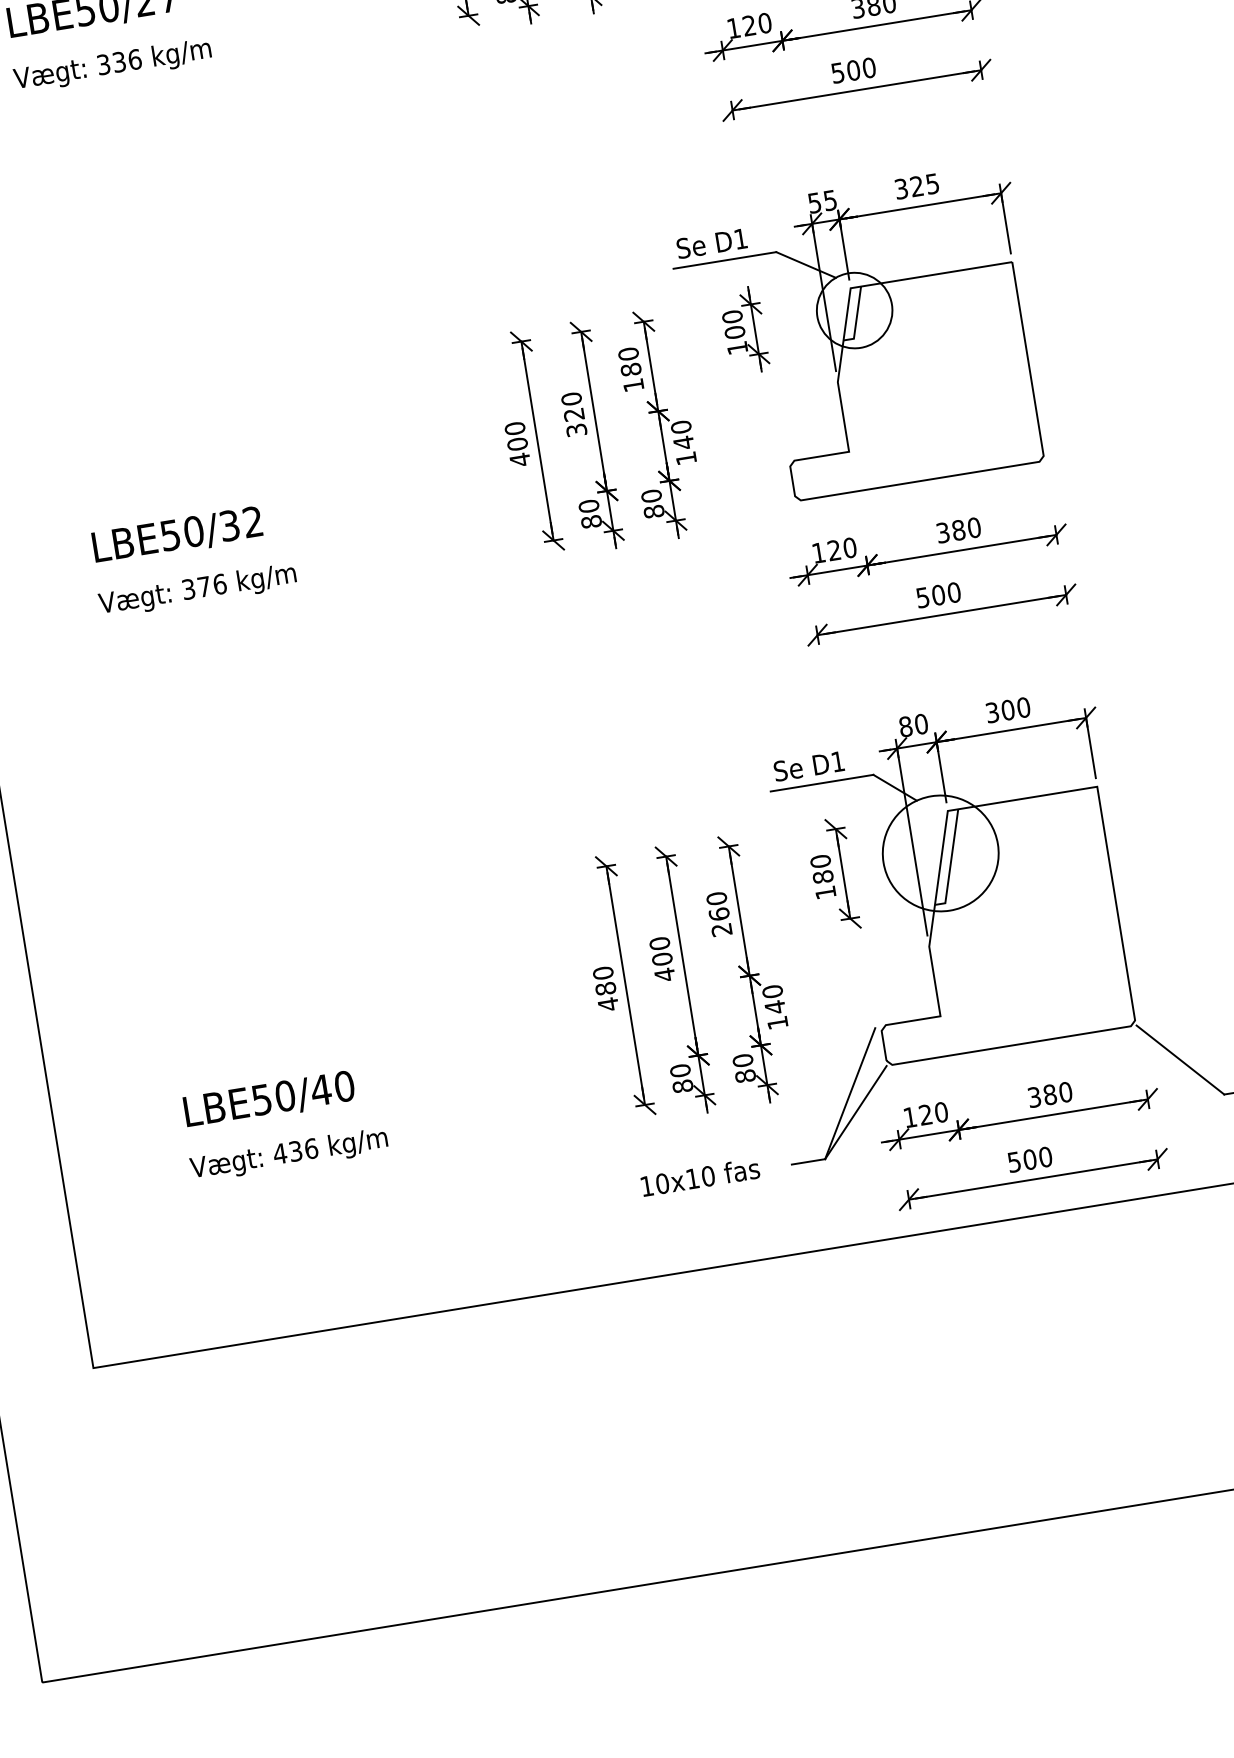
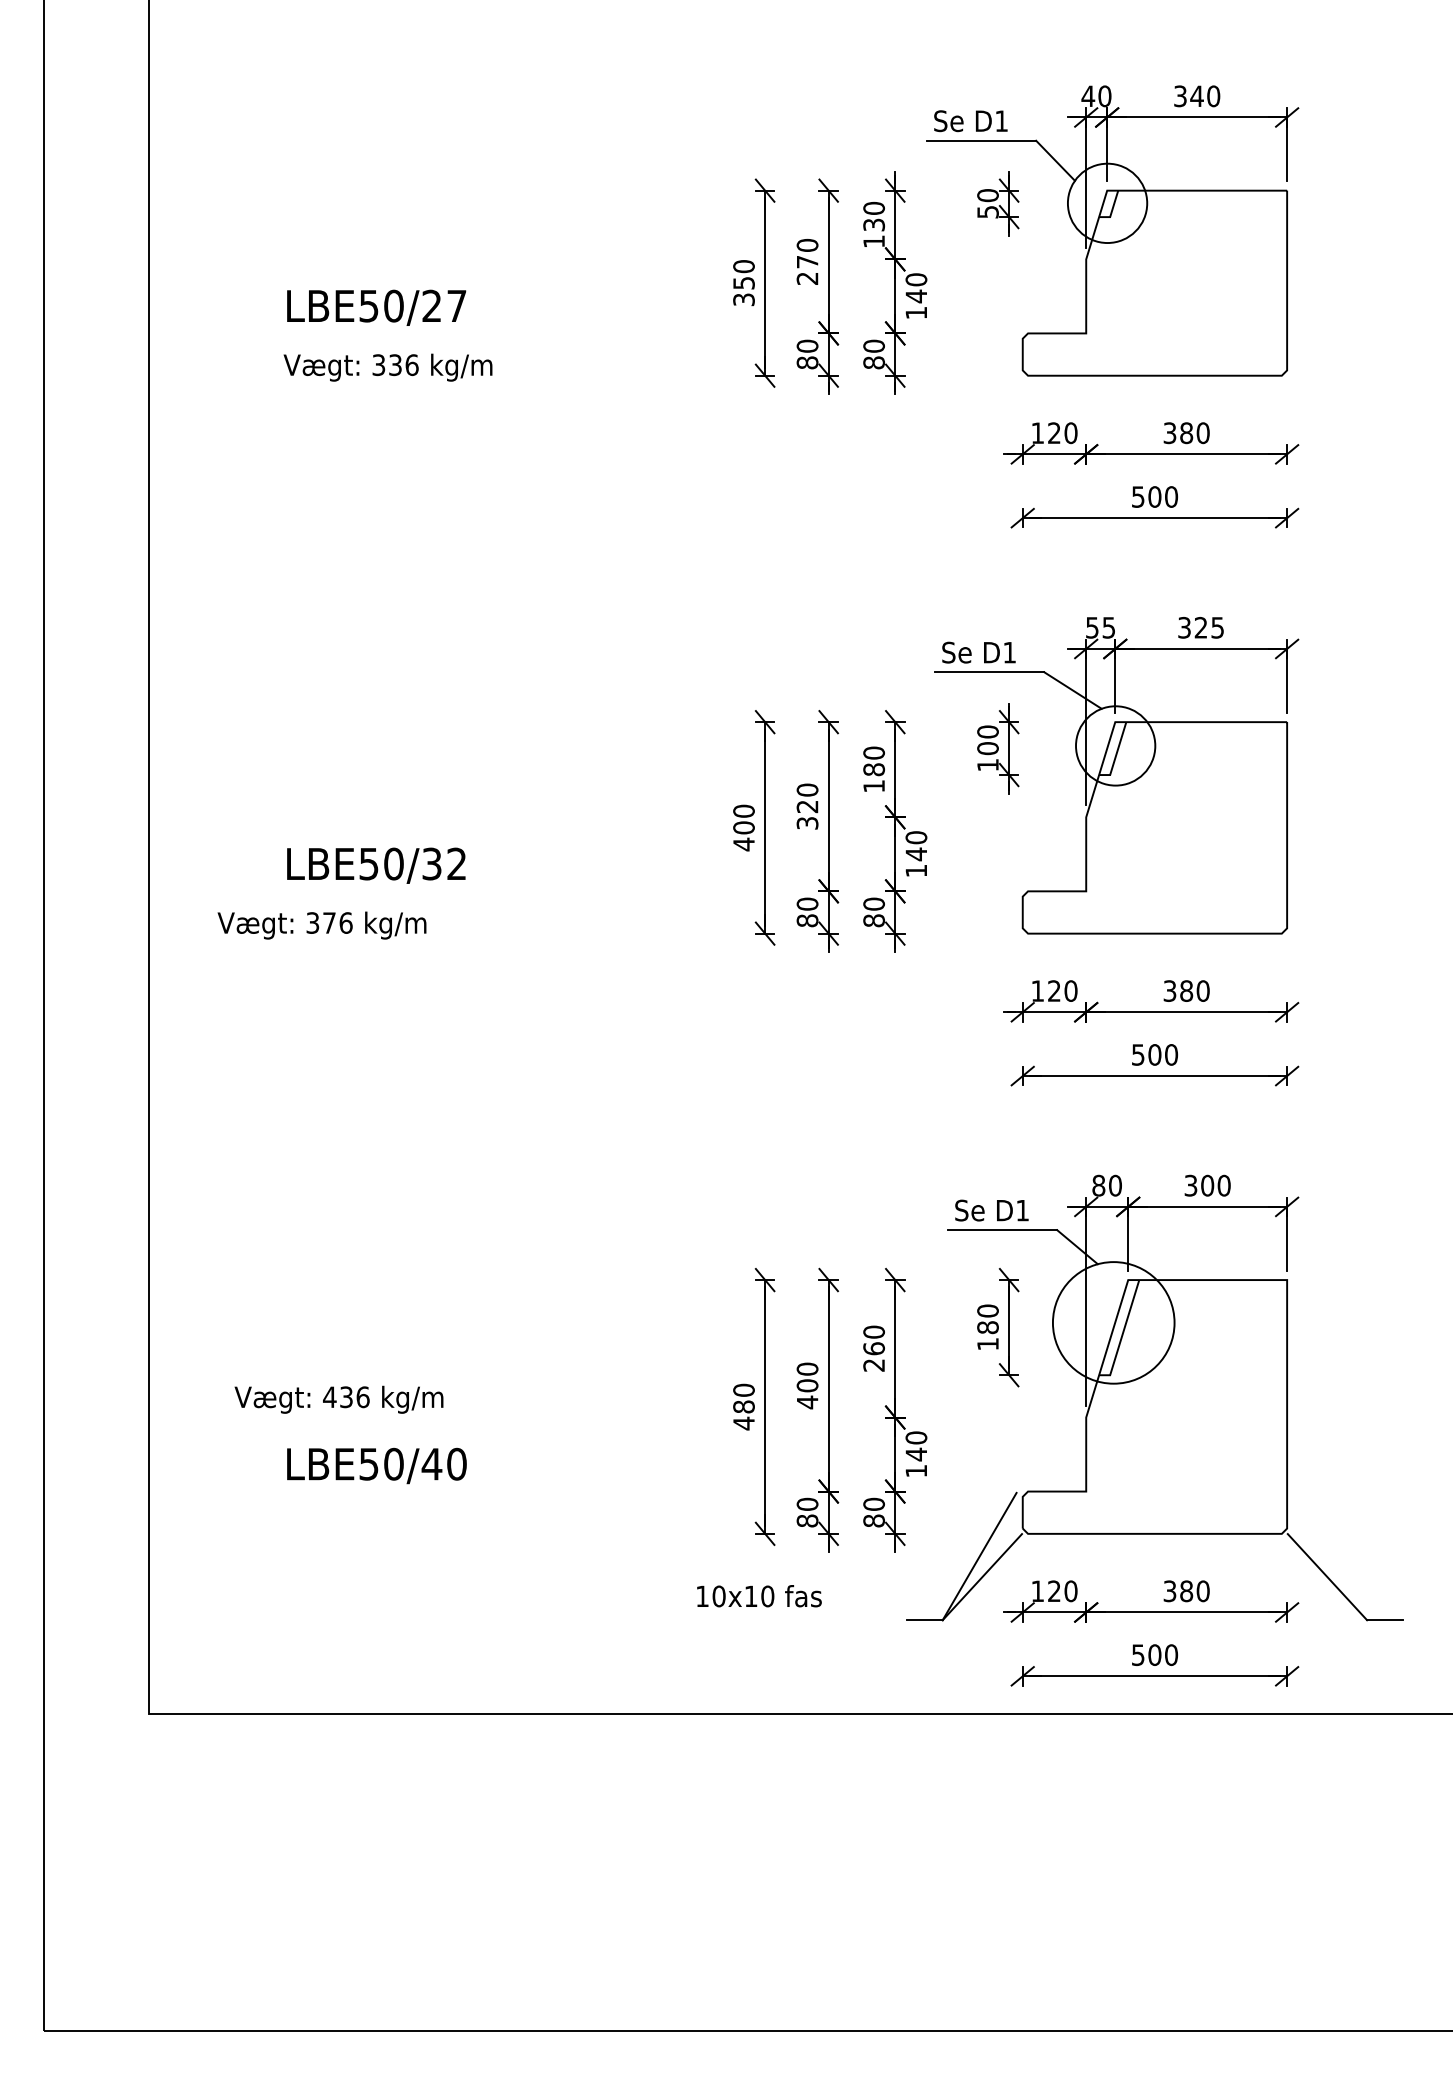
text: (197, 590) -> (321, 925), moved
text: (288, 1154) -> (338, 1399), moved
text: (700, 1177) -> (759, 1596), moved

